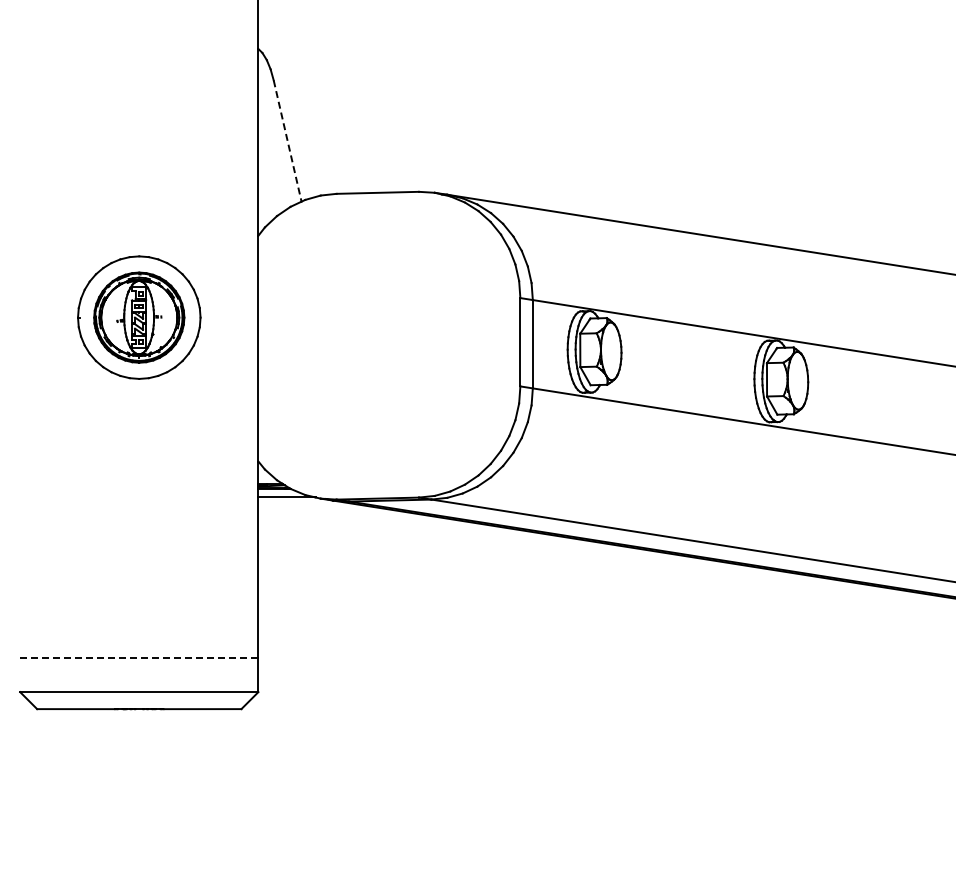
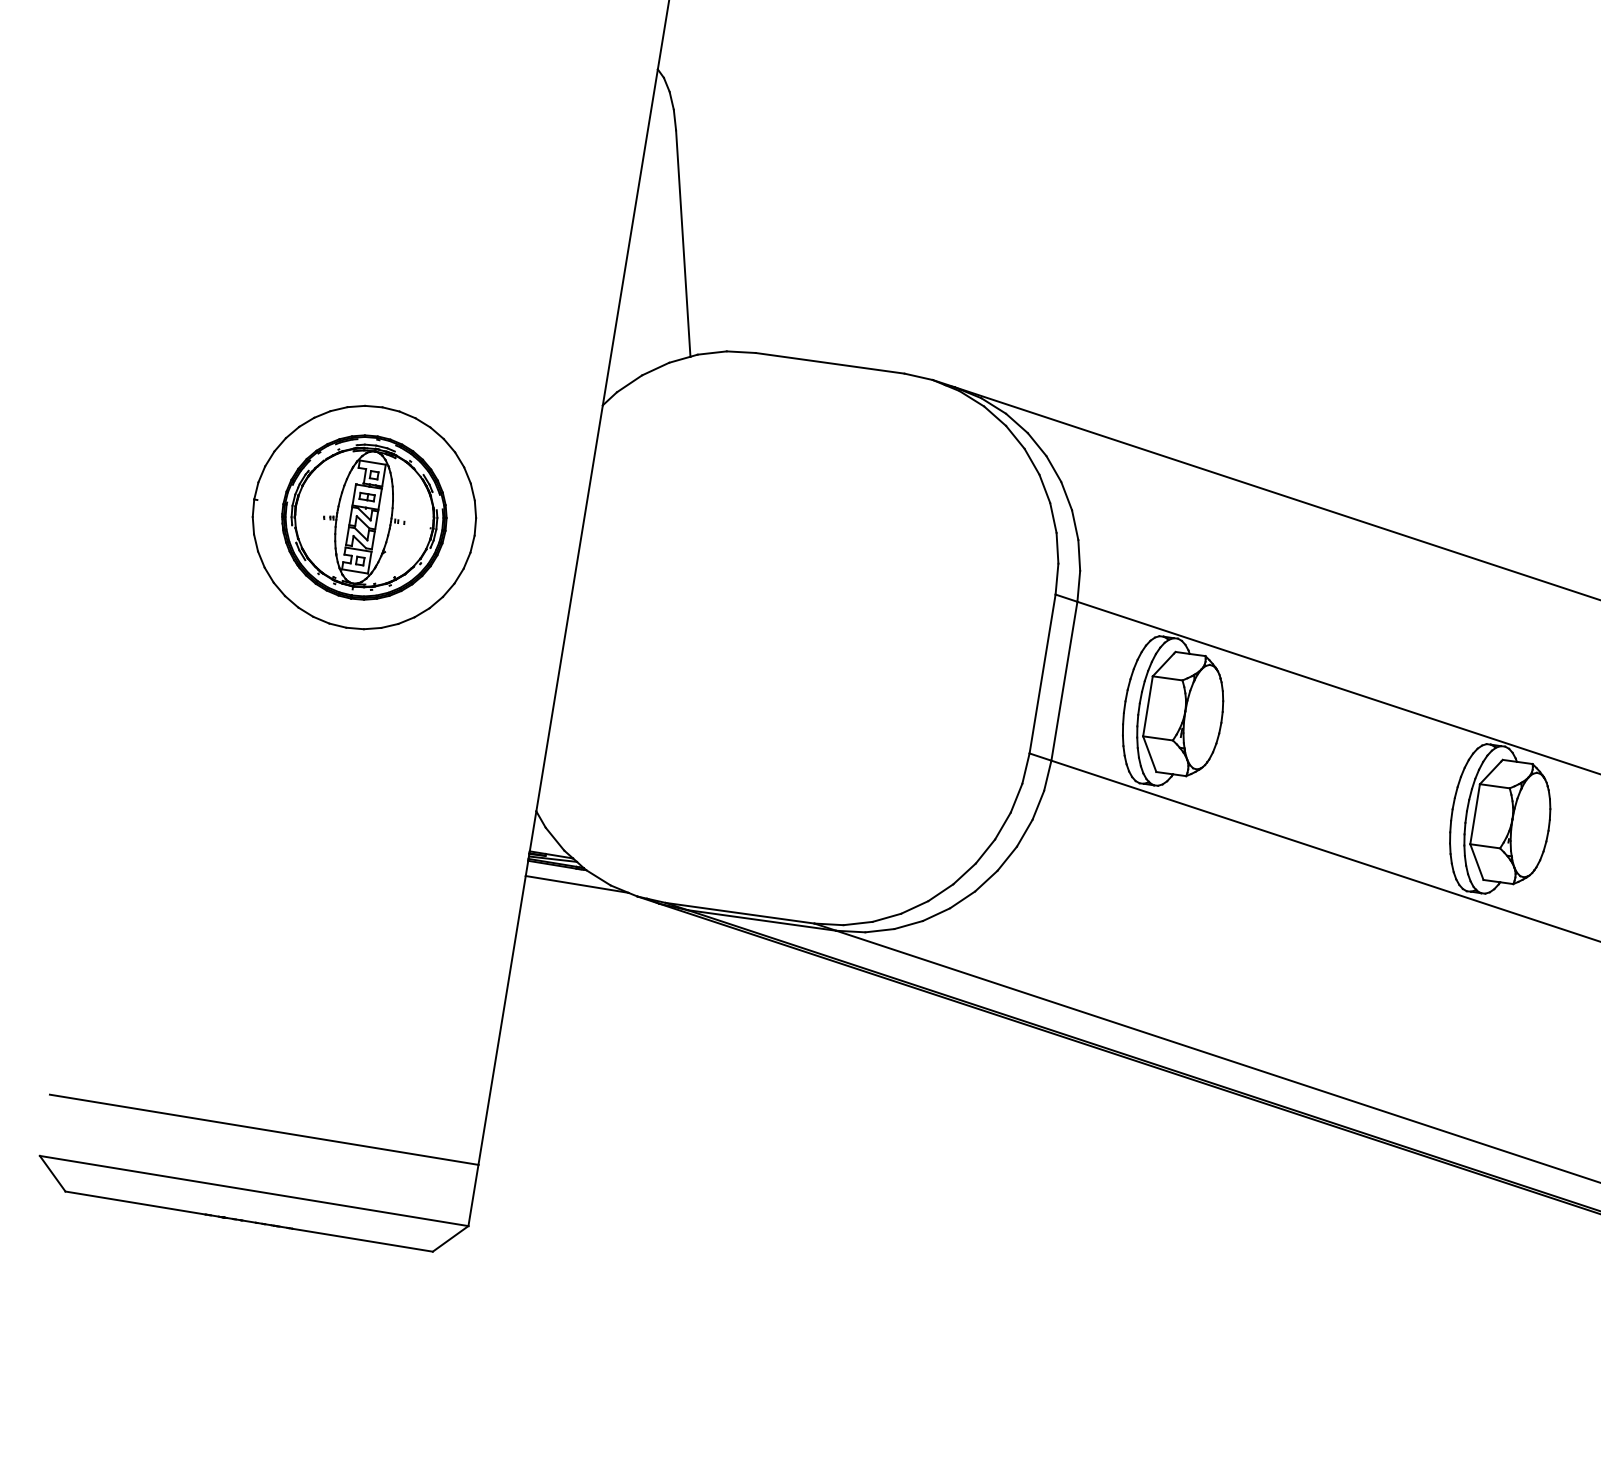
line: (287, 141) -> (682, 244), dashed -> solid
line: (139, 658) -> (264, 1130), dashed -> solid

